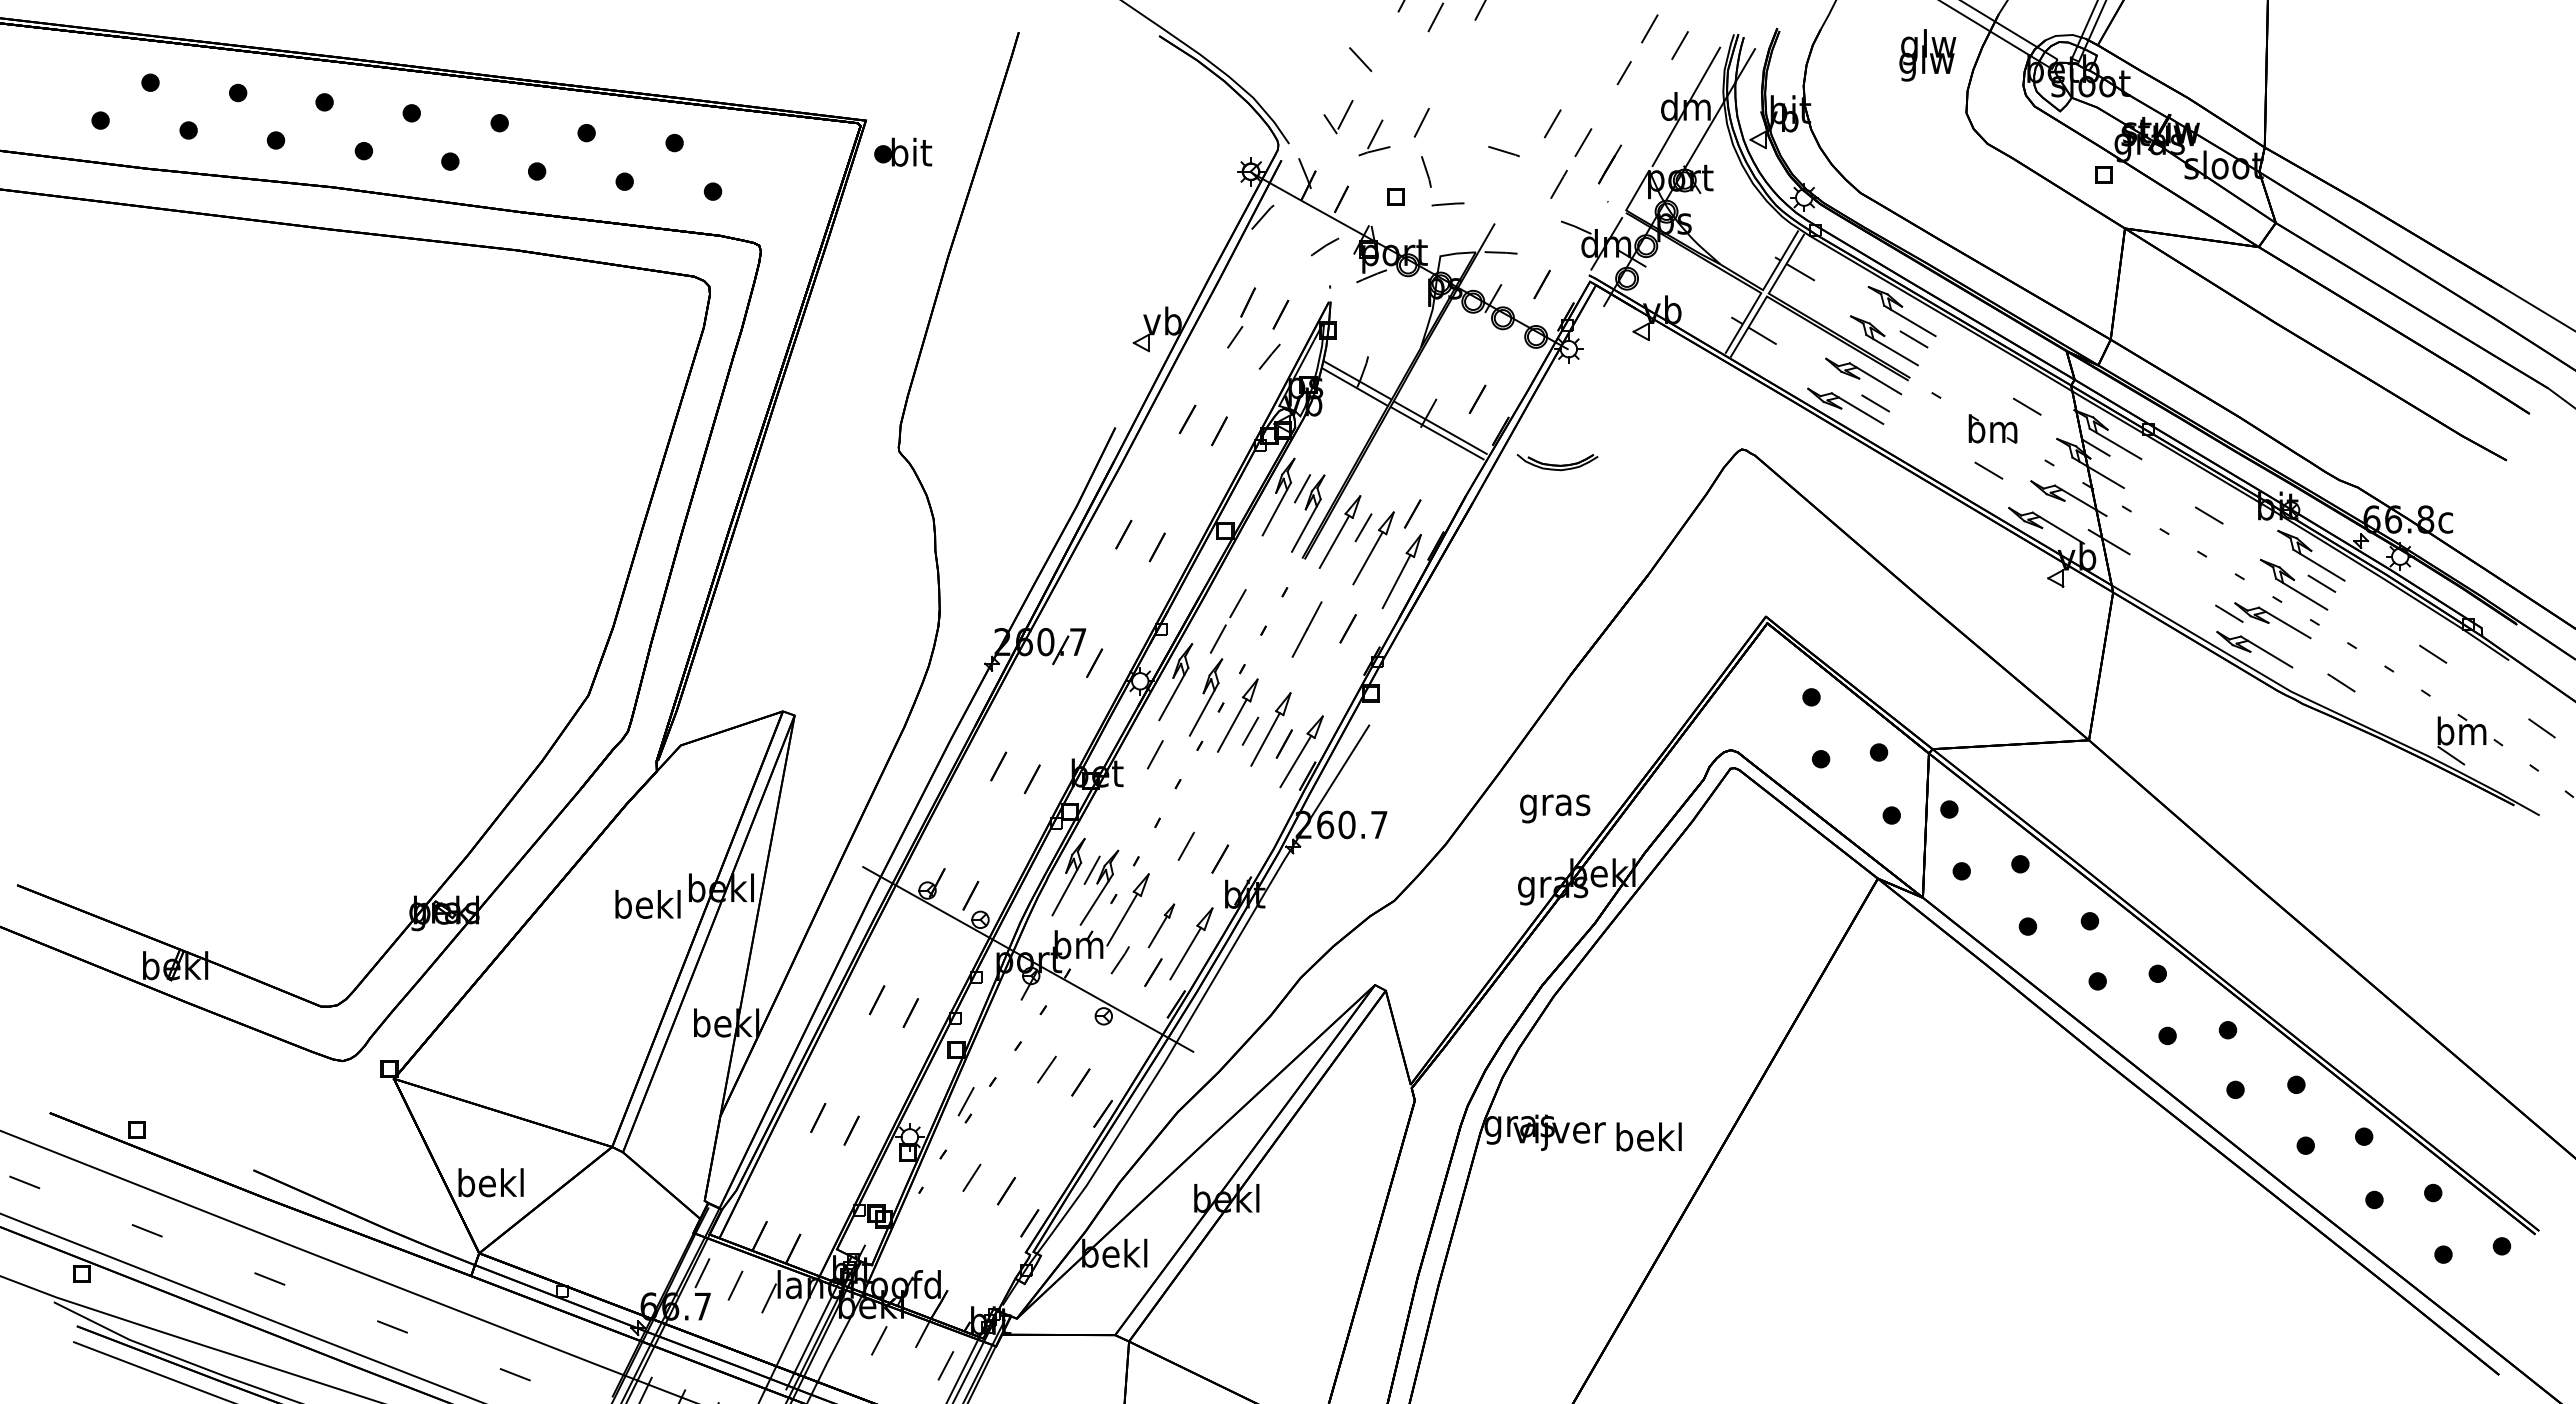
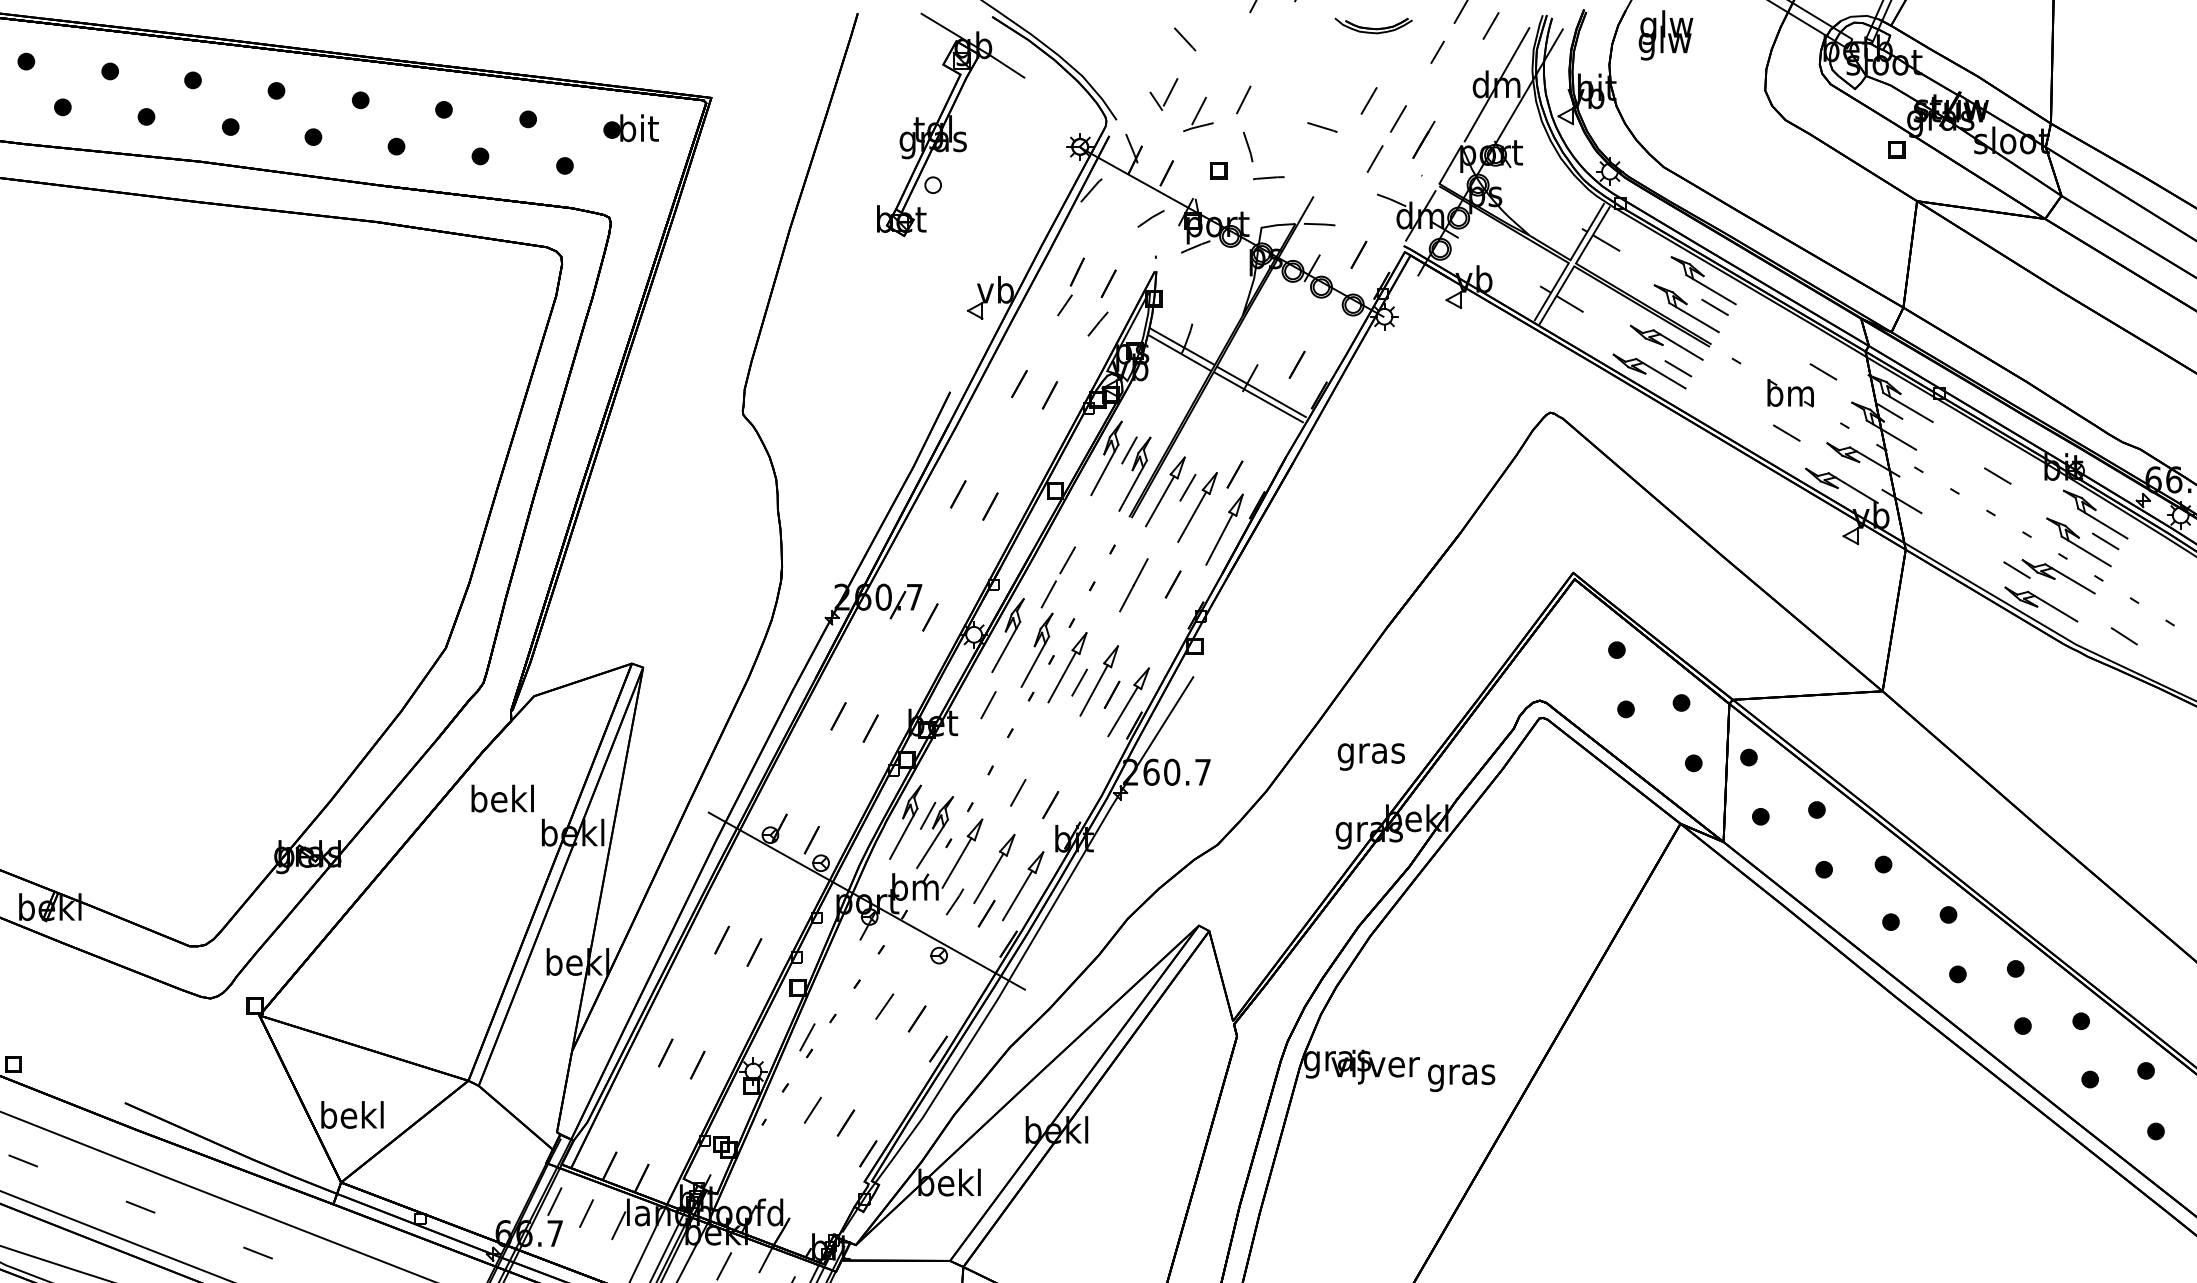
text: (1927, 55) -> (1665, 35), moved
part: (1115, 148) -> (950, 124), added
part: (903, 151) -> (631, 127), moved
part: (1557, 462) -> (1373, 25), moved
text: (647, 904) -> (502, 798), moved
part: (1161, 925) -> (994, 868), size x1.67
text: (1649, 1140) -> (1461, 1074), bekl -> gras

